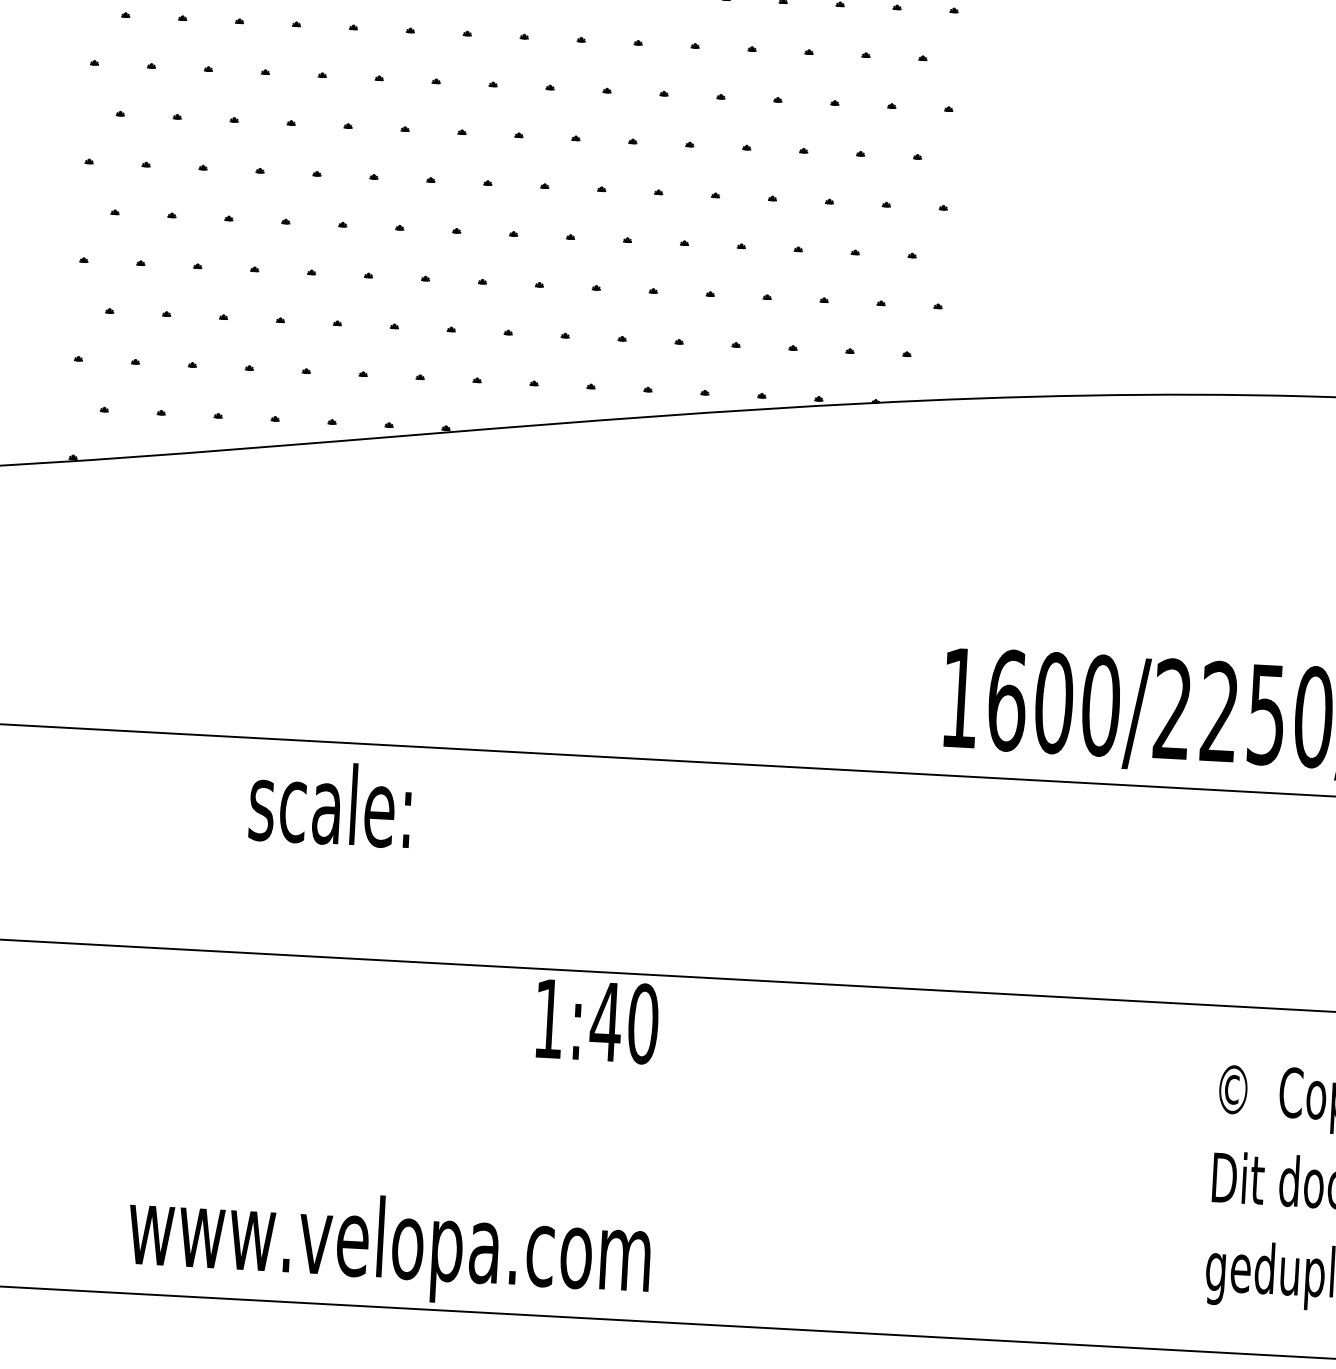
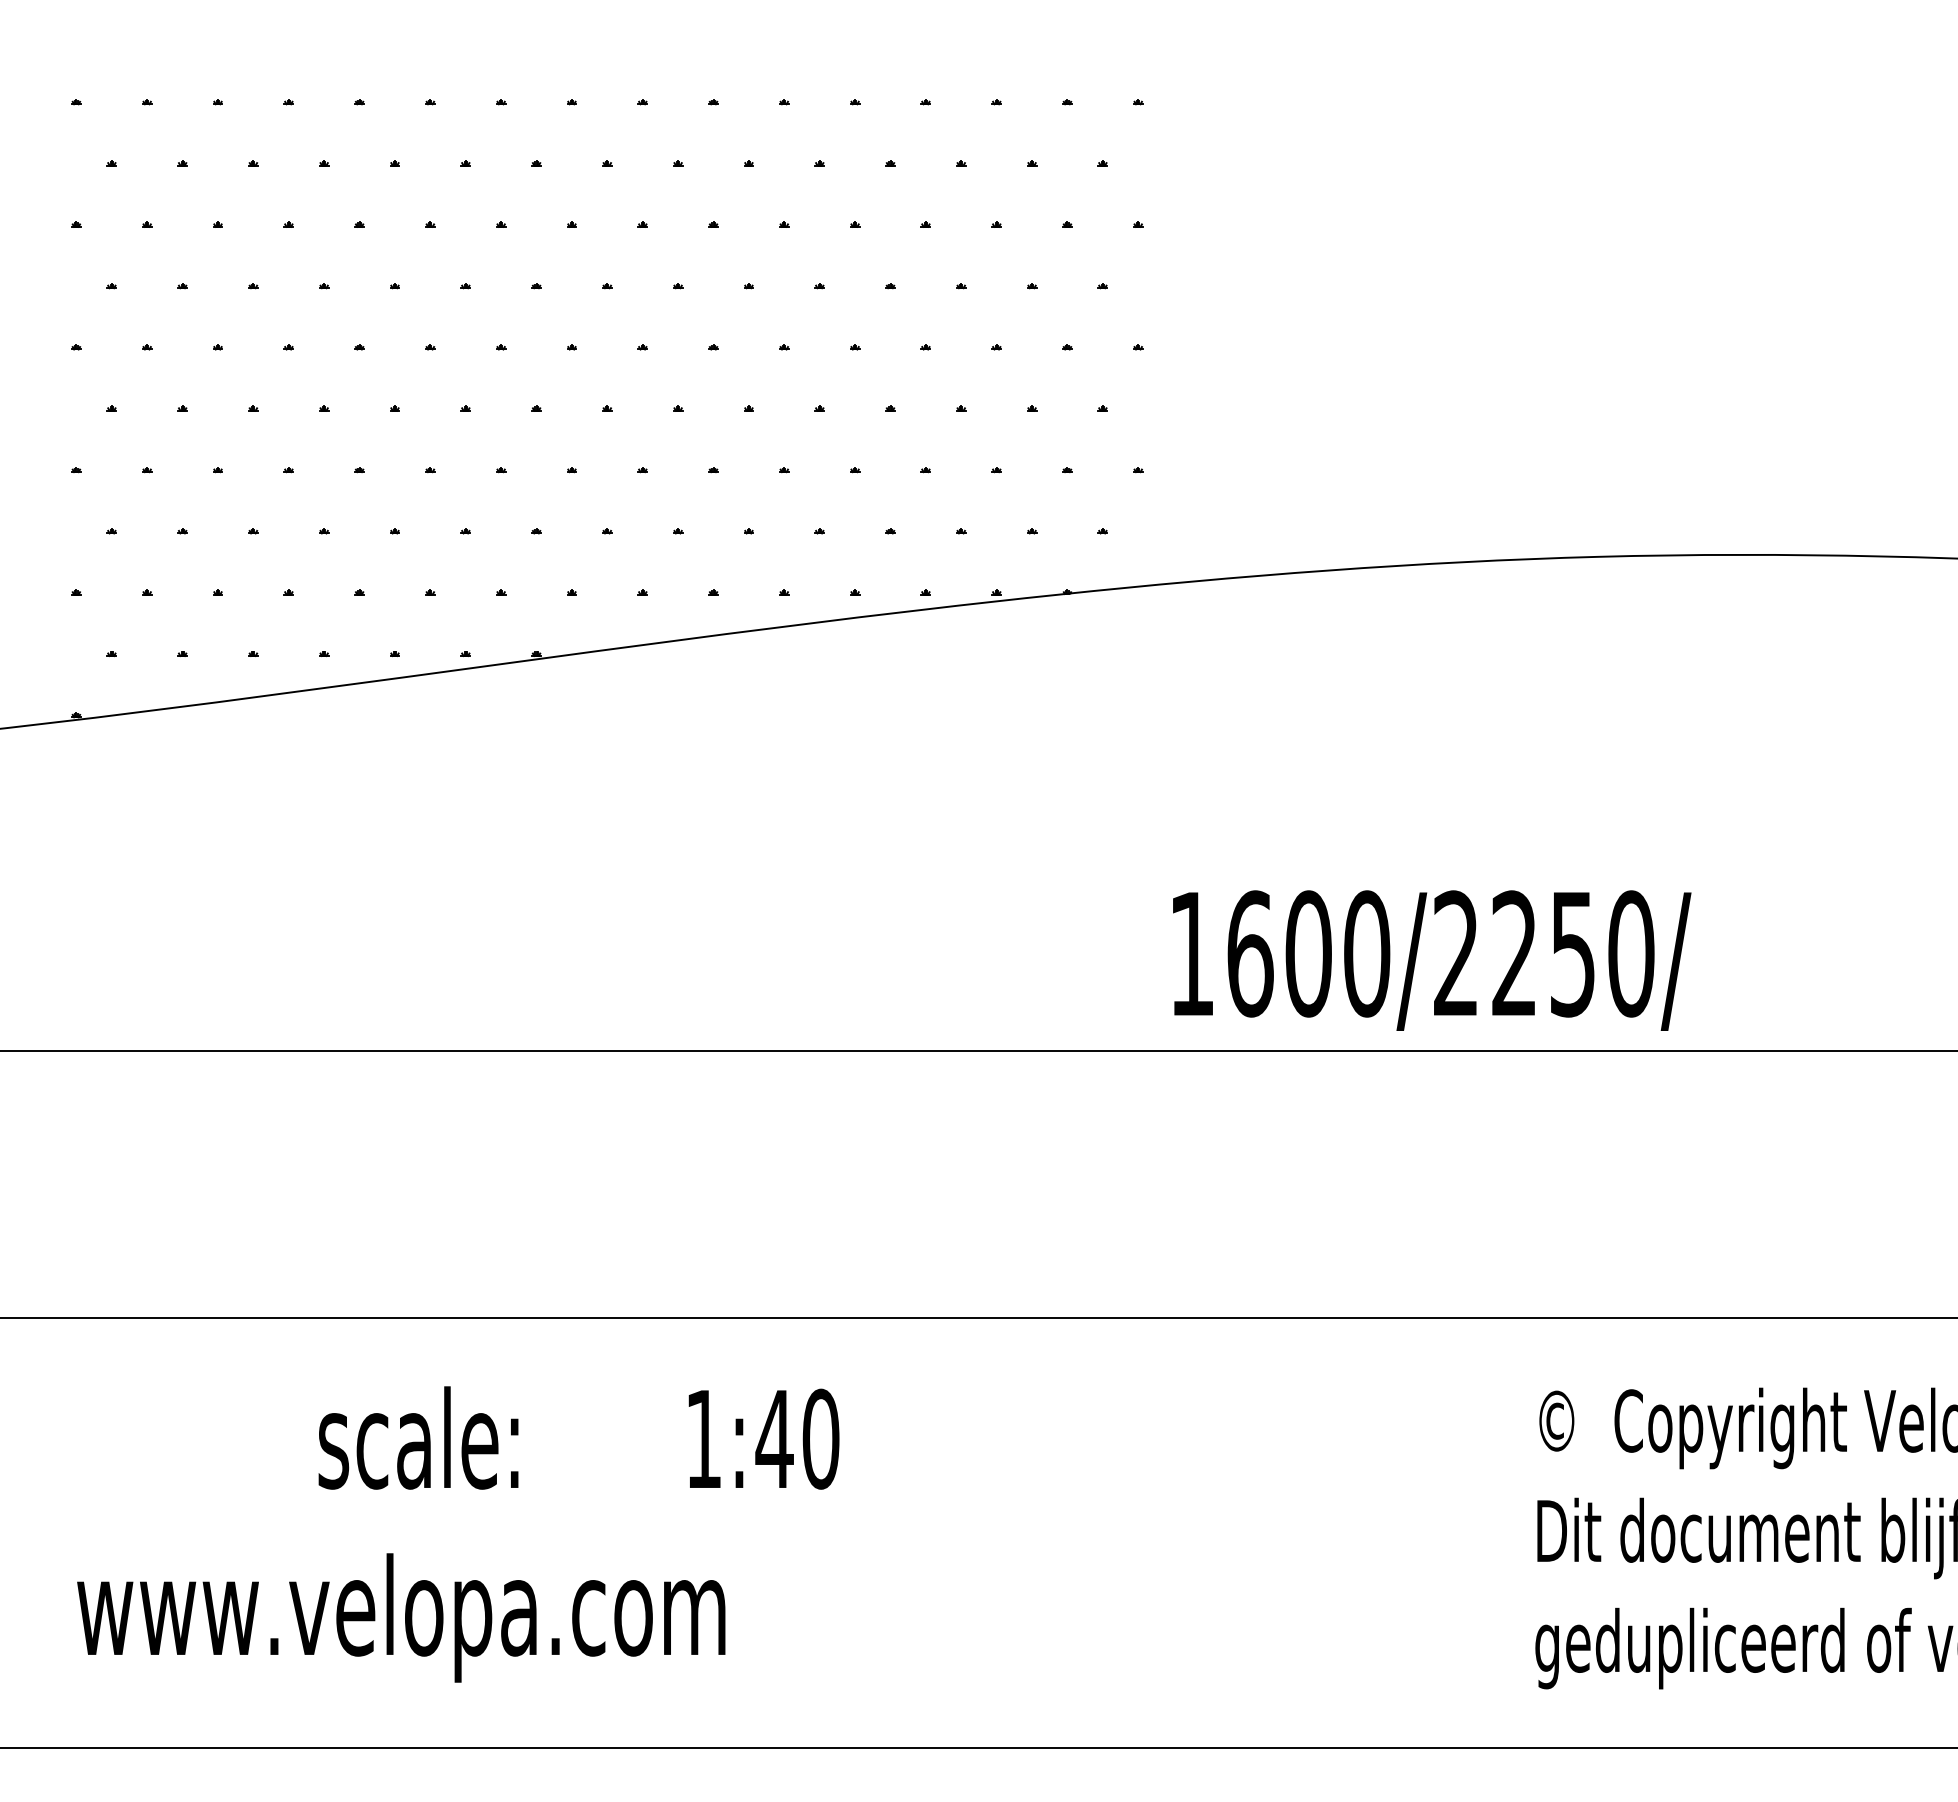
text: (330, 803) -> (418, 1437), moved
text: (597, 1020) -> (763, 1438), moved
text: (389, 1247) -> (401, 1617), moved

